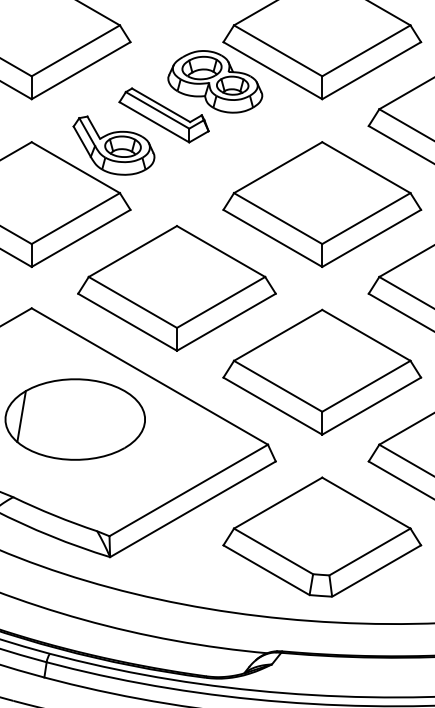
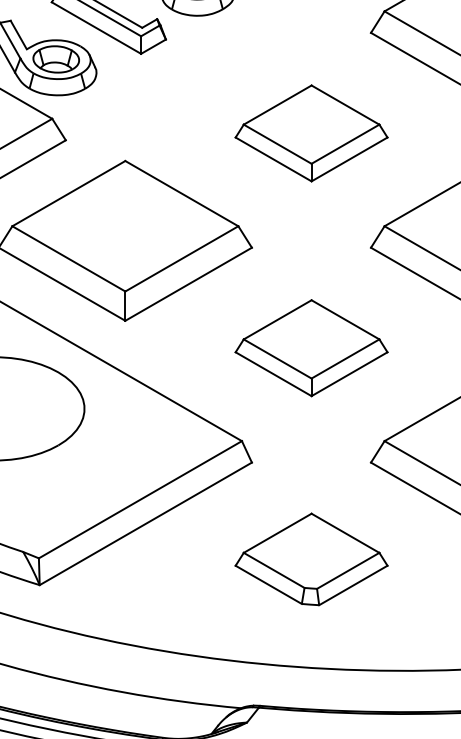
part: (322, 204) -> (311, 133), size x0.6
part: (322, 371) -> (311, 347), size x0.6
part: (322, 536) -> (311, 558), size x0.6

